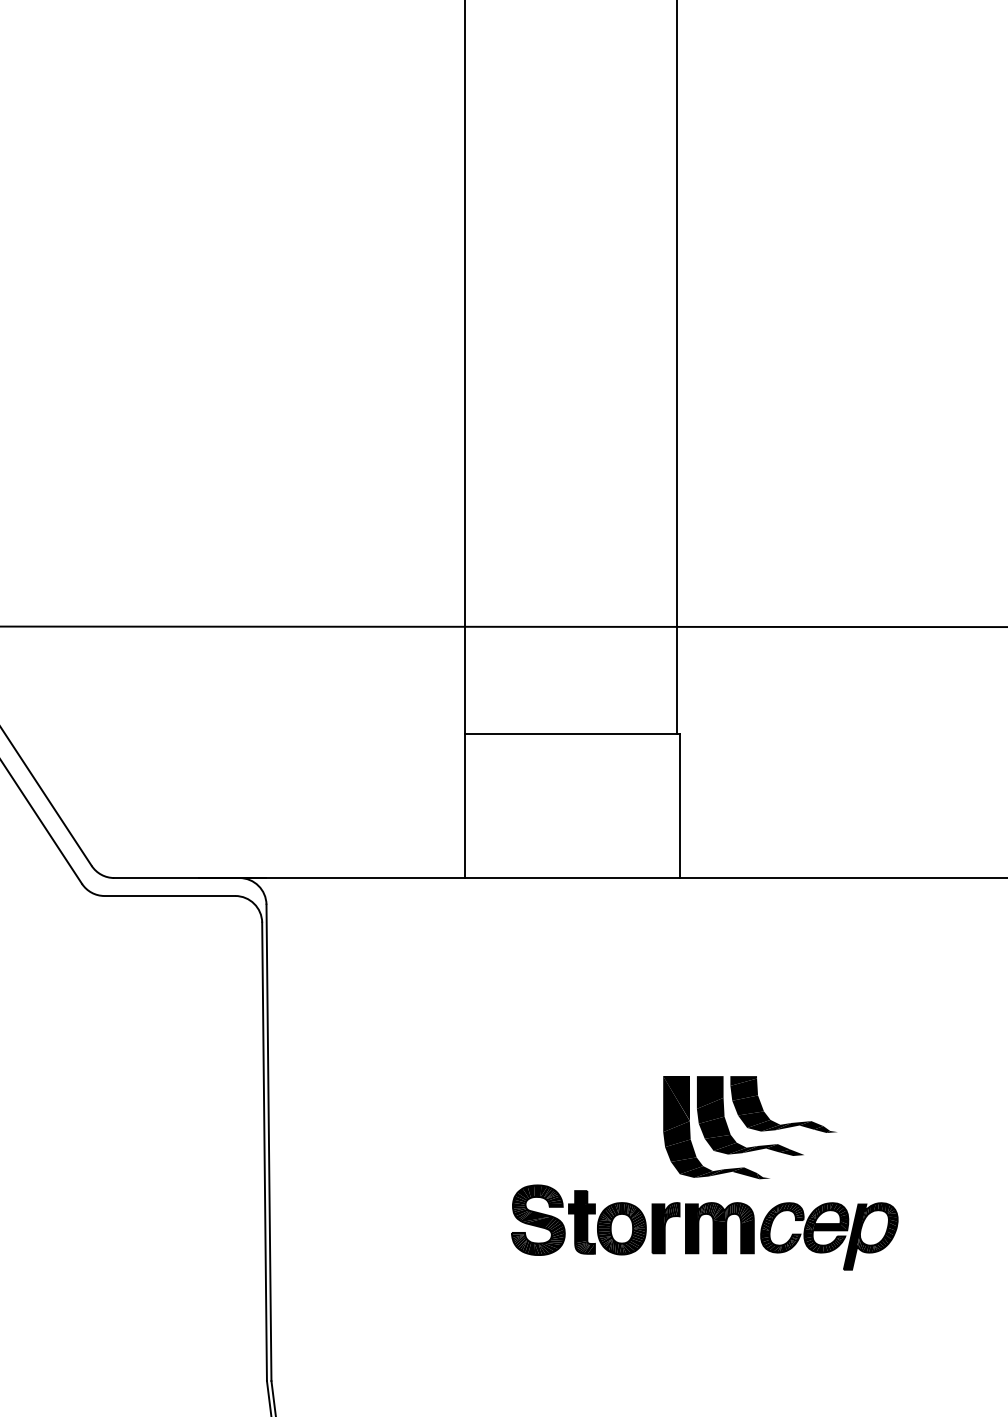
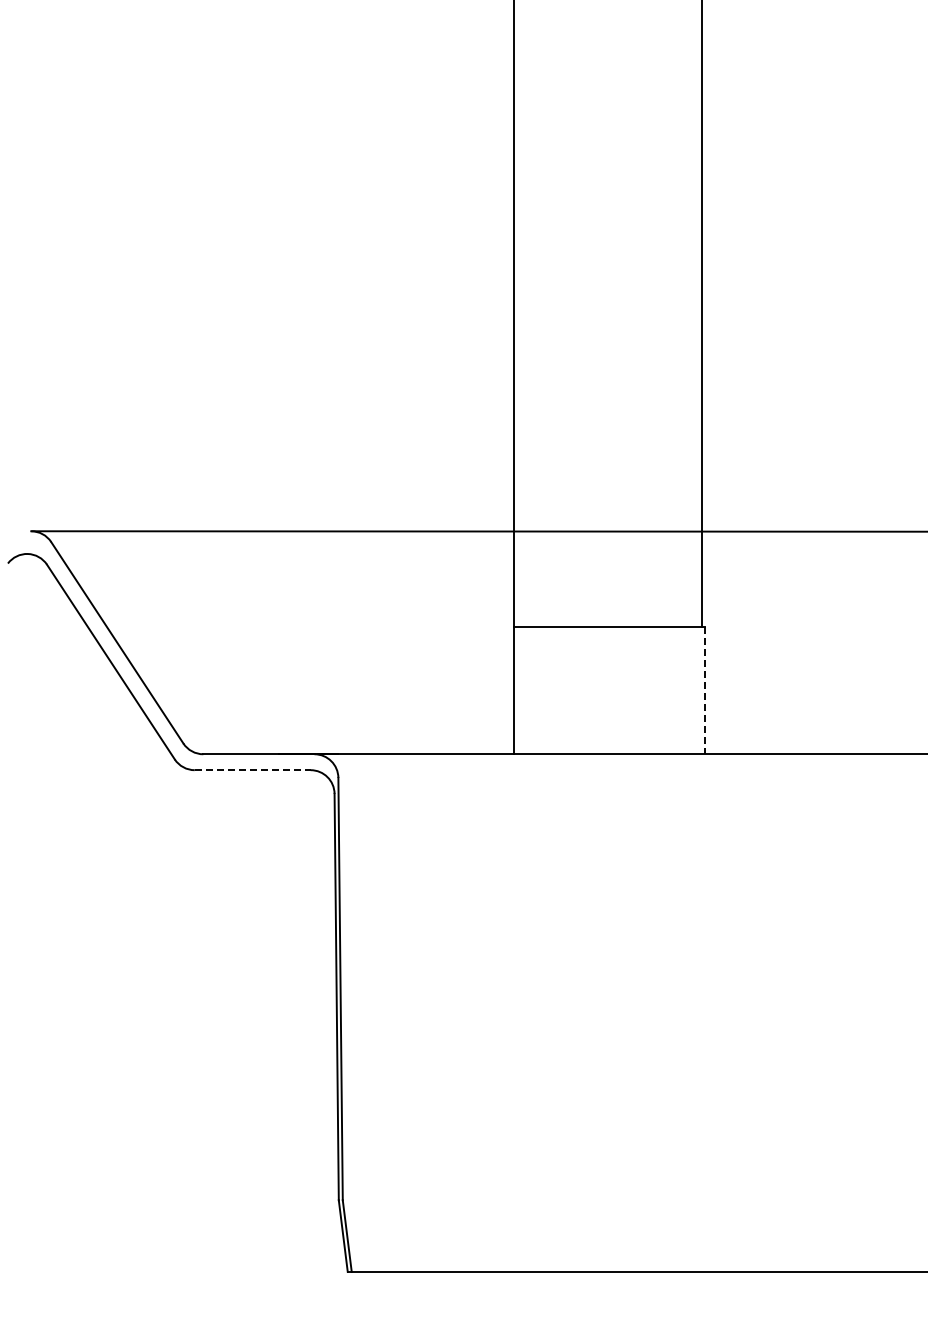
line: (680, 806) -> (705, 690), solid -> dashed
line: (169, 896) -> (252, 770), solid -> dashed
part: (704, 1173) -> (726, 1016), removed

